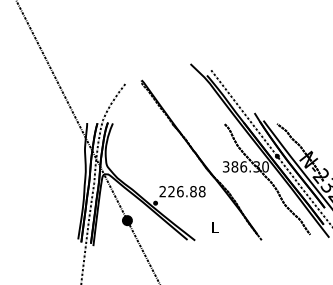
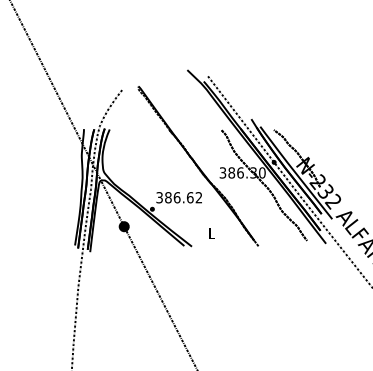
text: (182, 191) -> (179, 197), 226.88 -> 386.62

